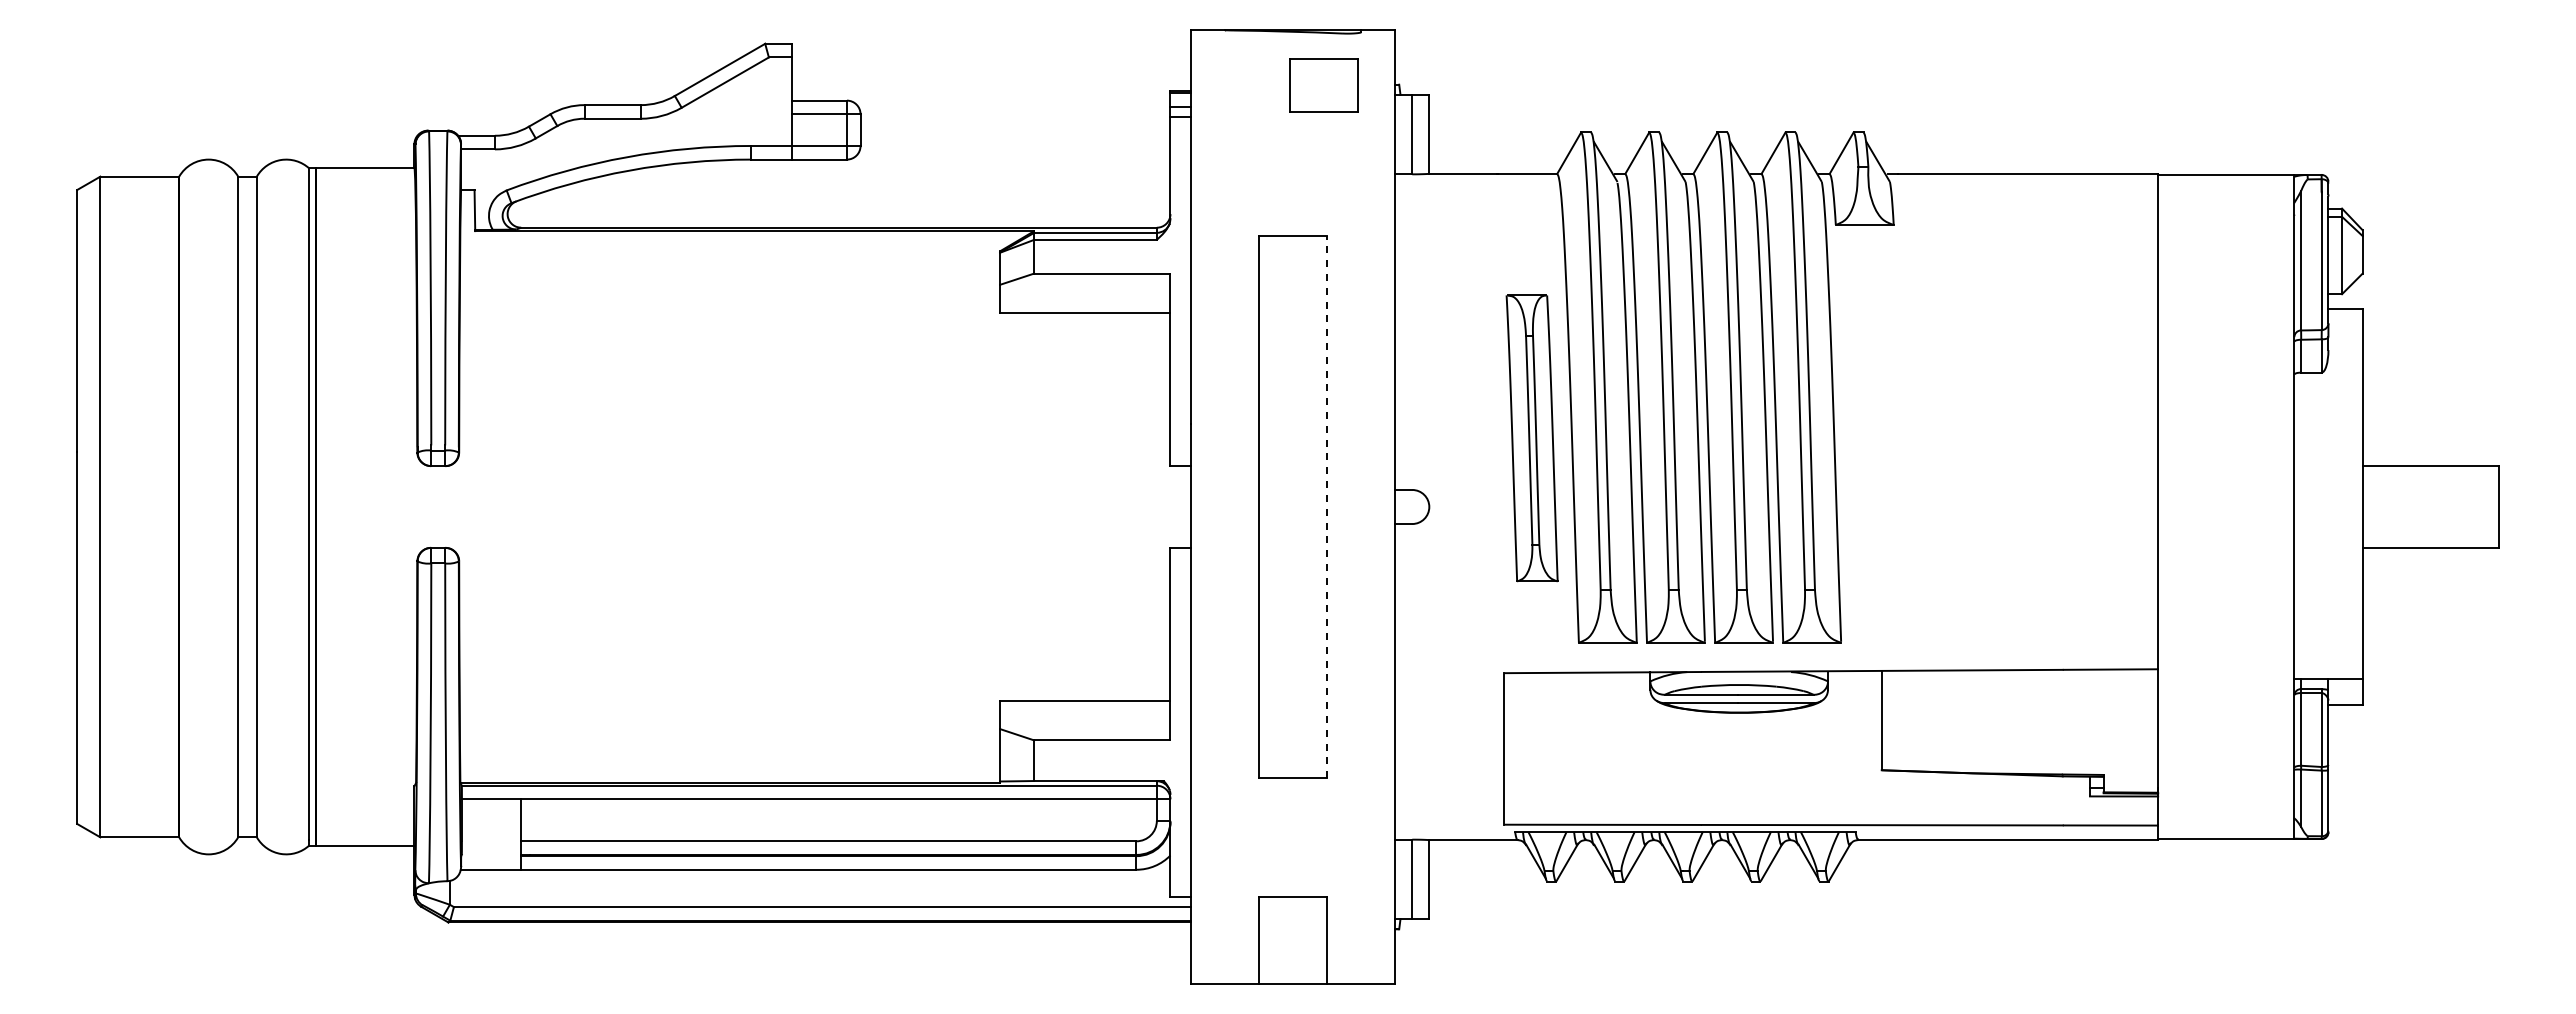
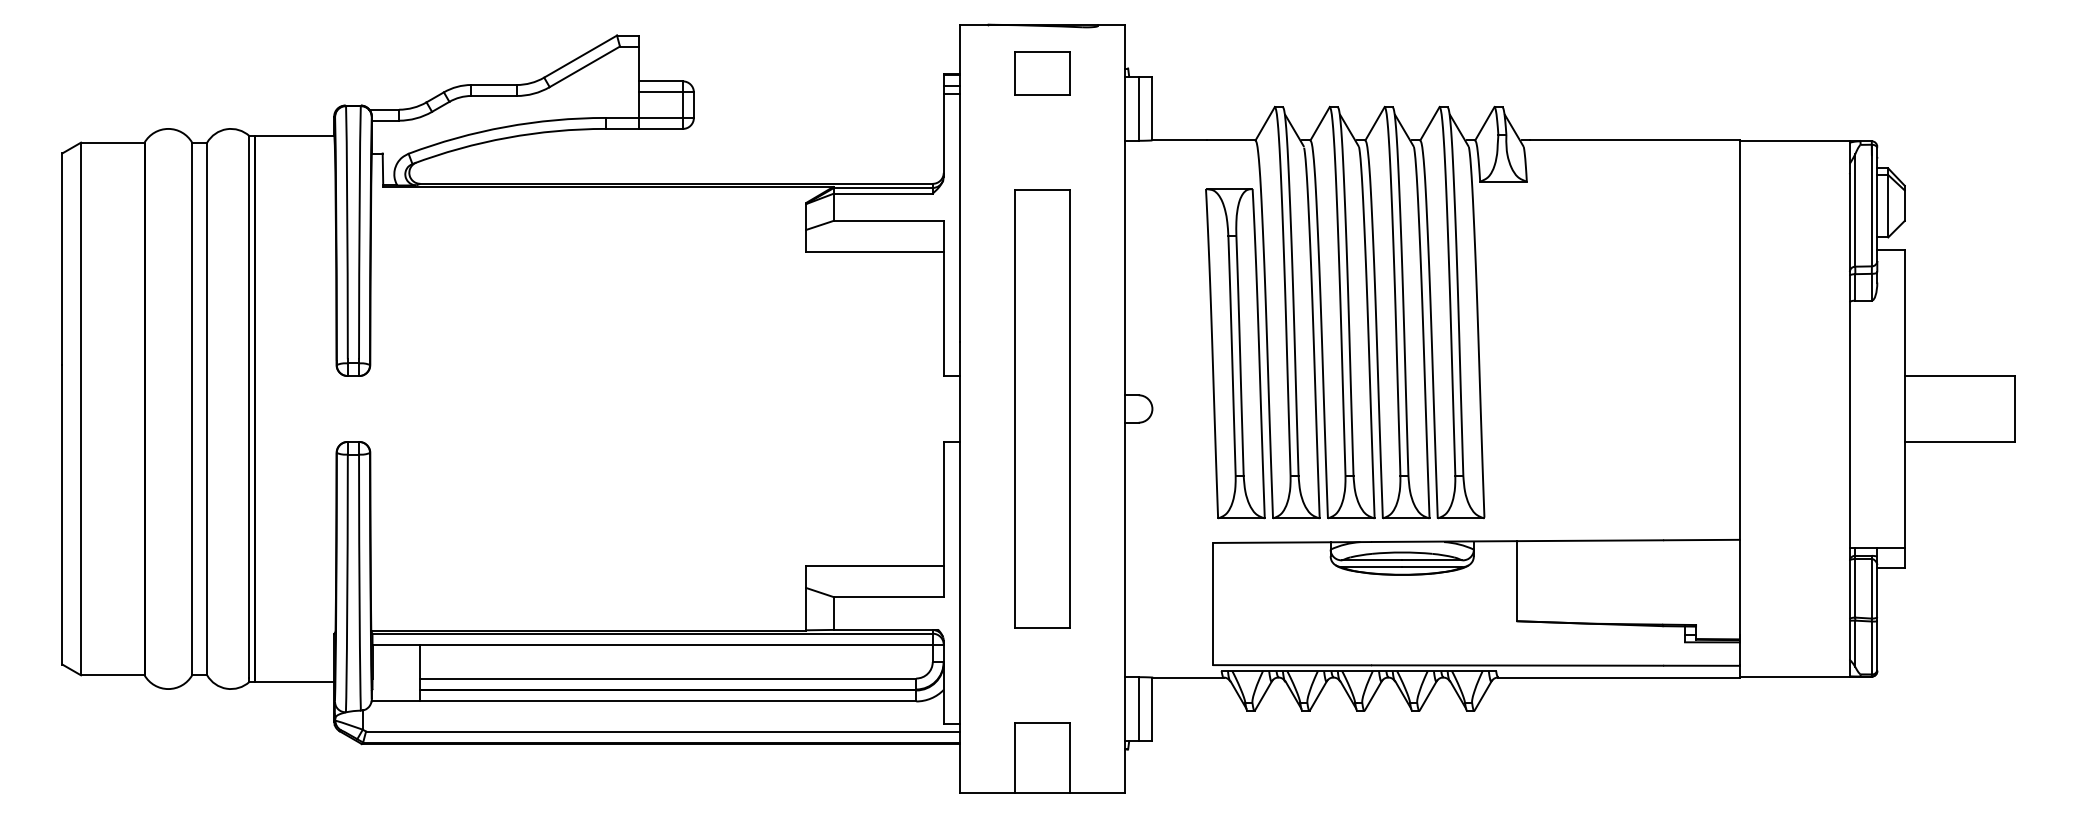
part: (1323, 85) -> (1042, 73), moved
part: (1531, 438) -> (1234, 353), size x1.43
line: (1327, 506) -> (1070, 408), dashed -> solid

